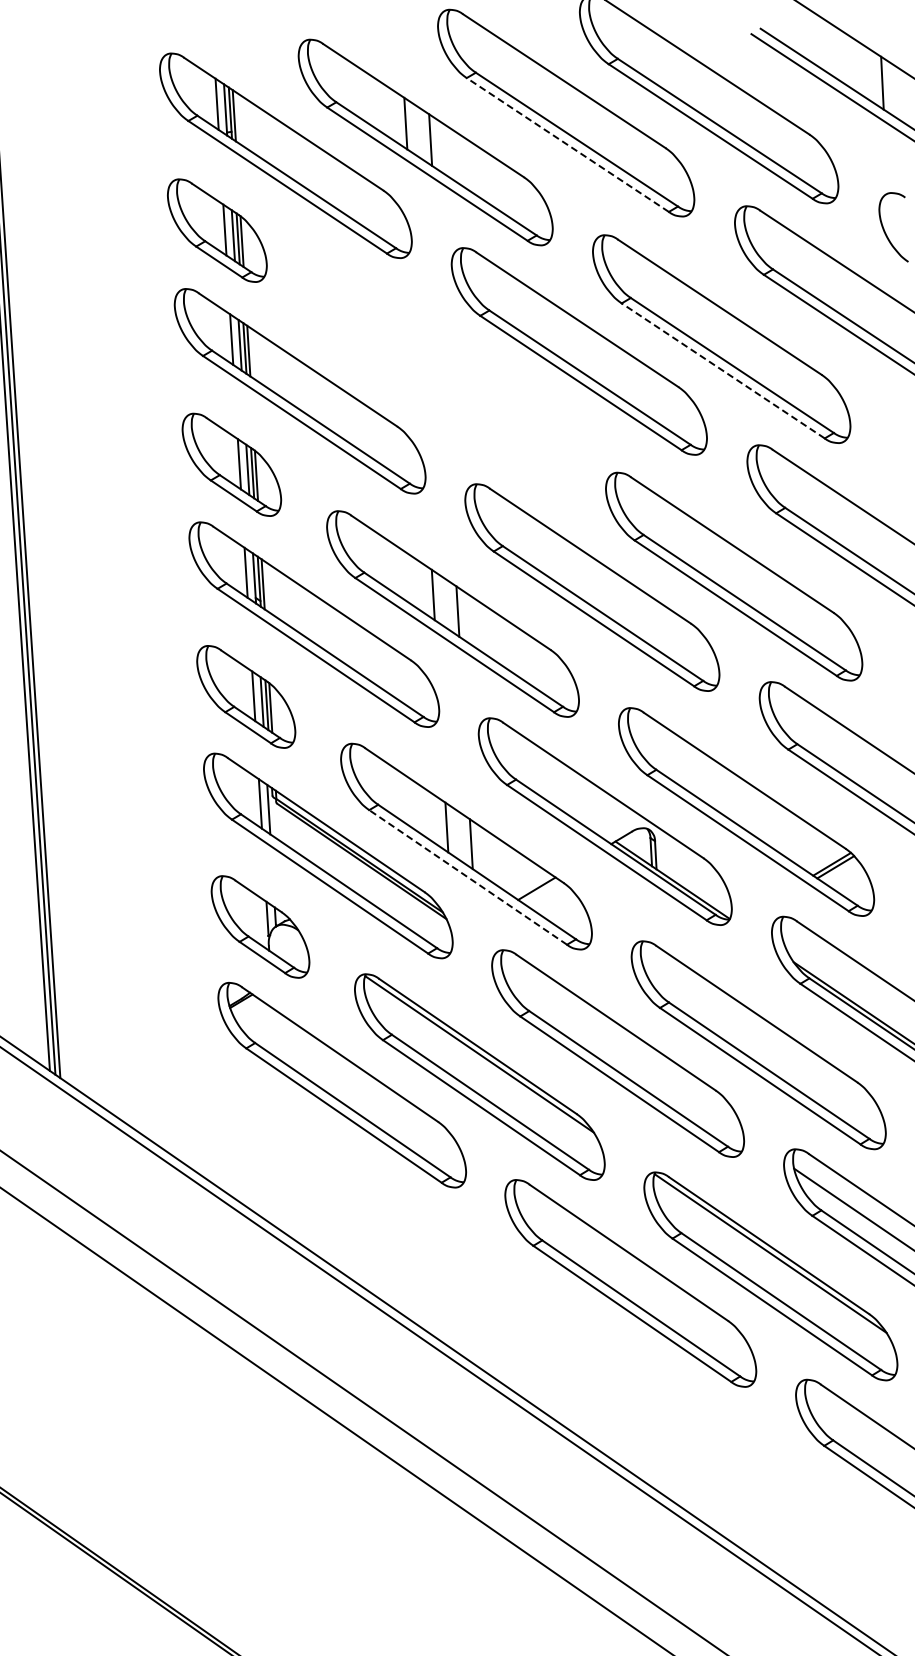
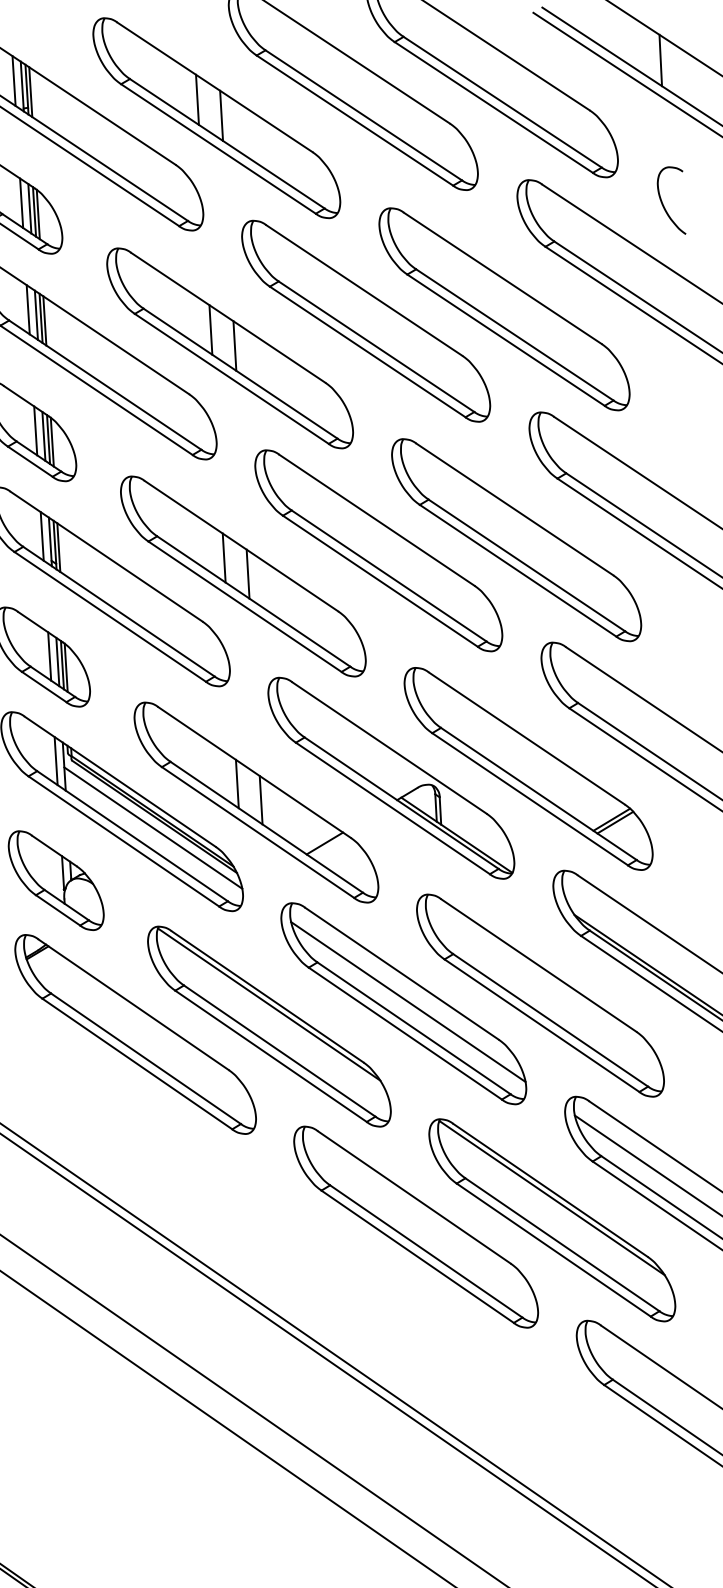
line: (567, 144) -> (354, 120), dashed -> solid
line: (723, 370) -> (506, 339), dashed -> solid
part: (439, 379) -> (230, 348), added
line: (359, 872) -> (152, 827), added
line: (468, 877) -> (258, 832), dashed -> solid
line: (622, 1051) -> (408, 1001), added

